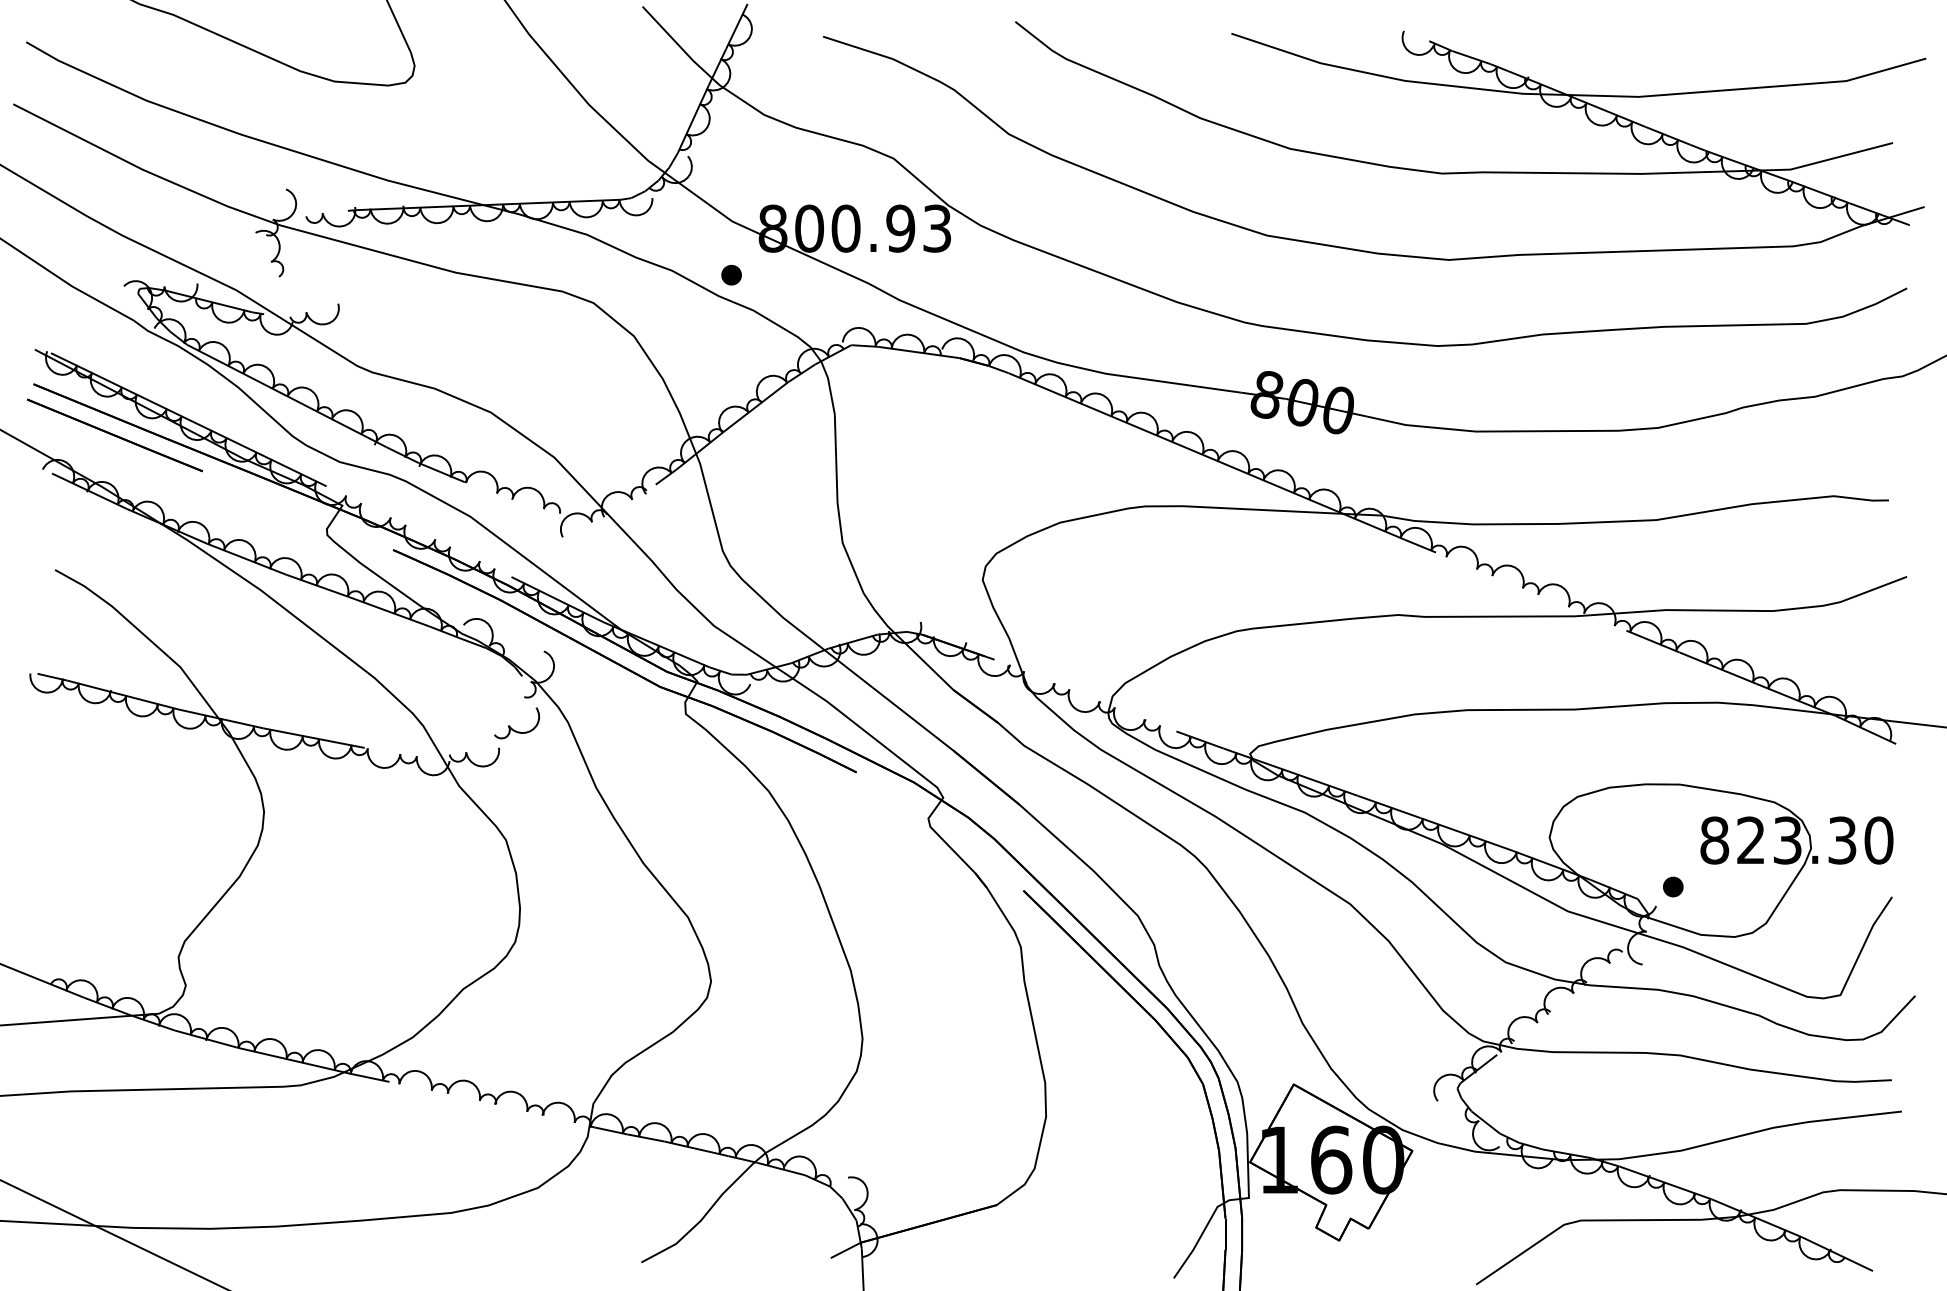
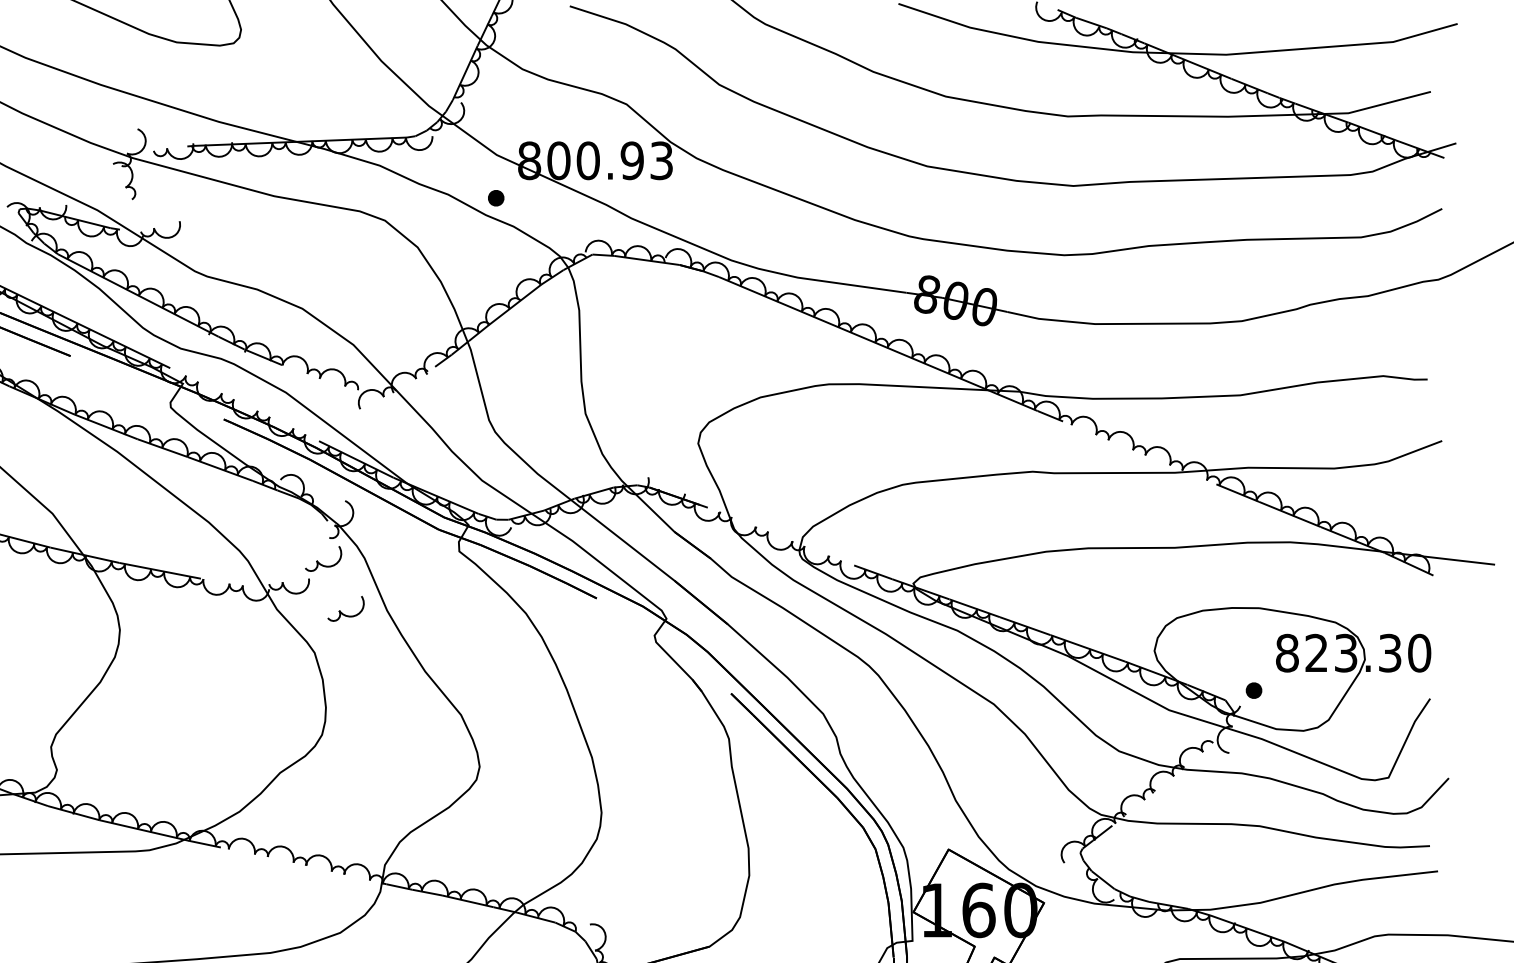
part: (542, 791) -> (344, 613), added

